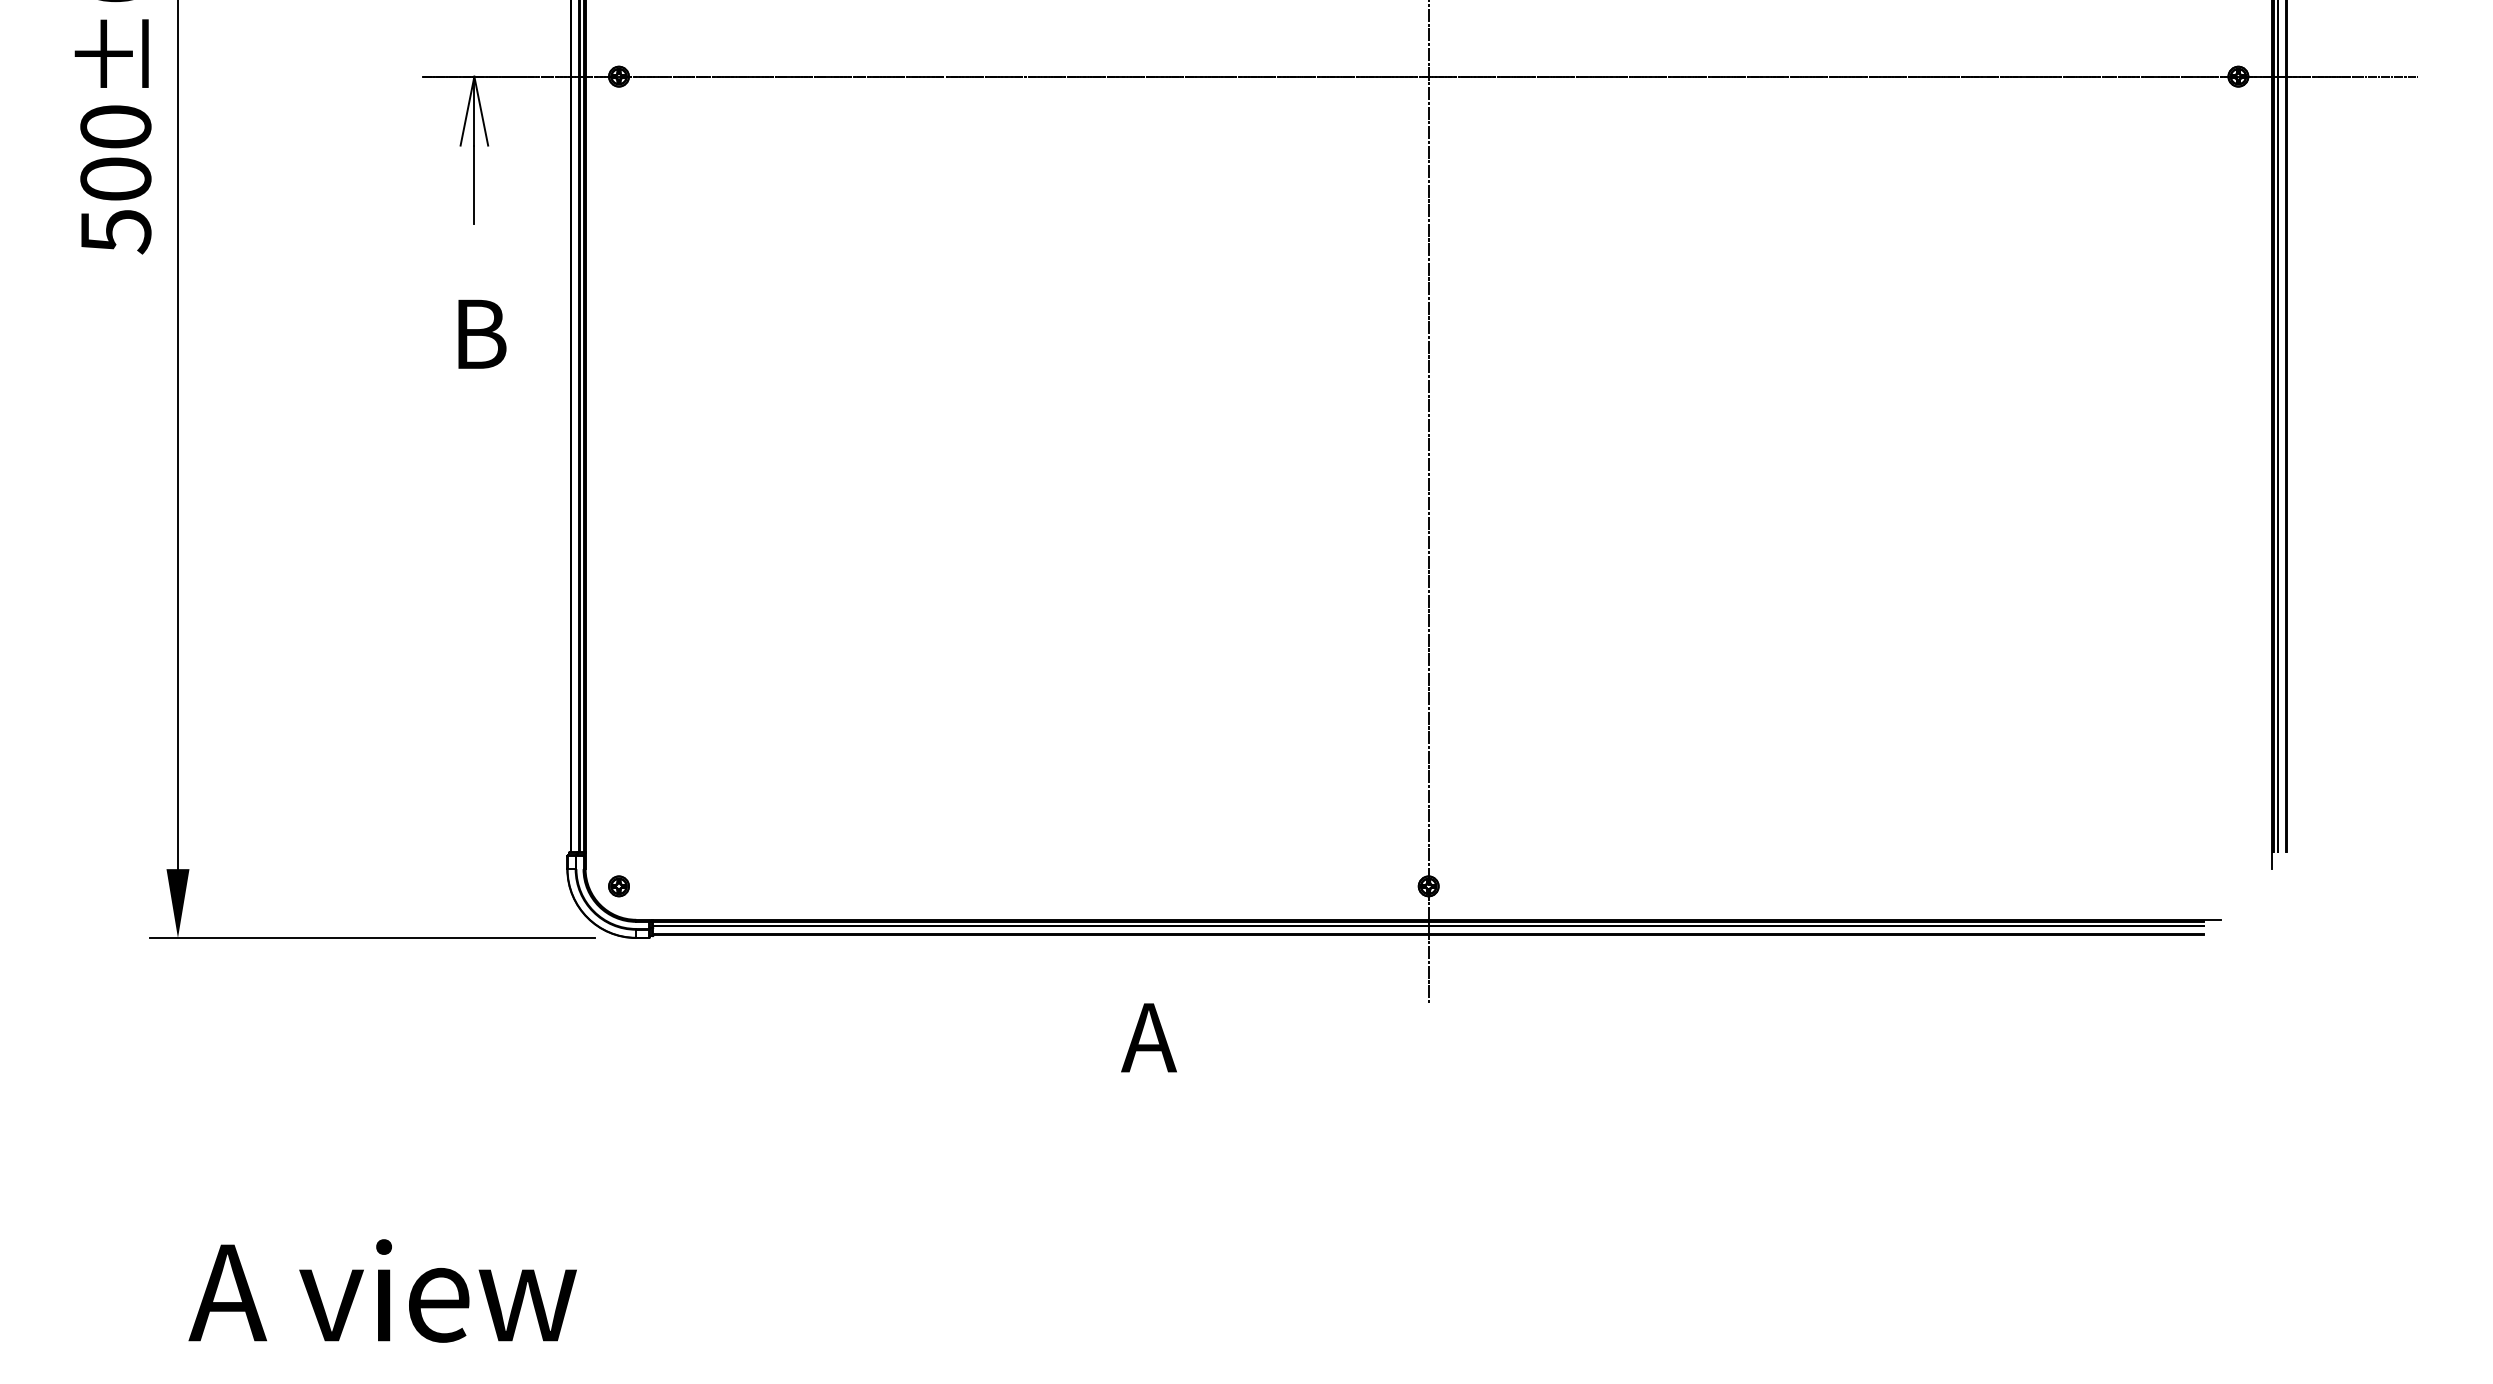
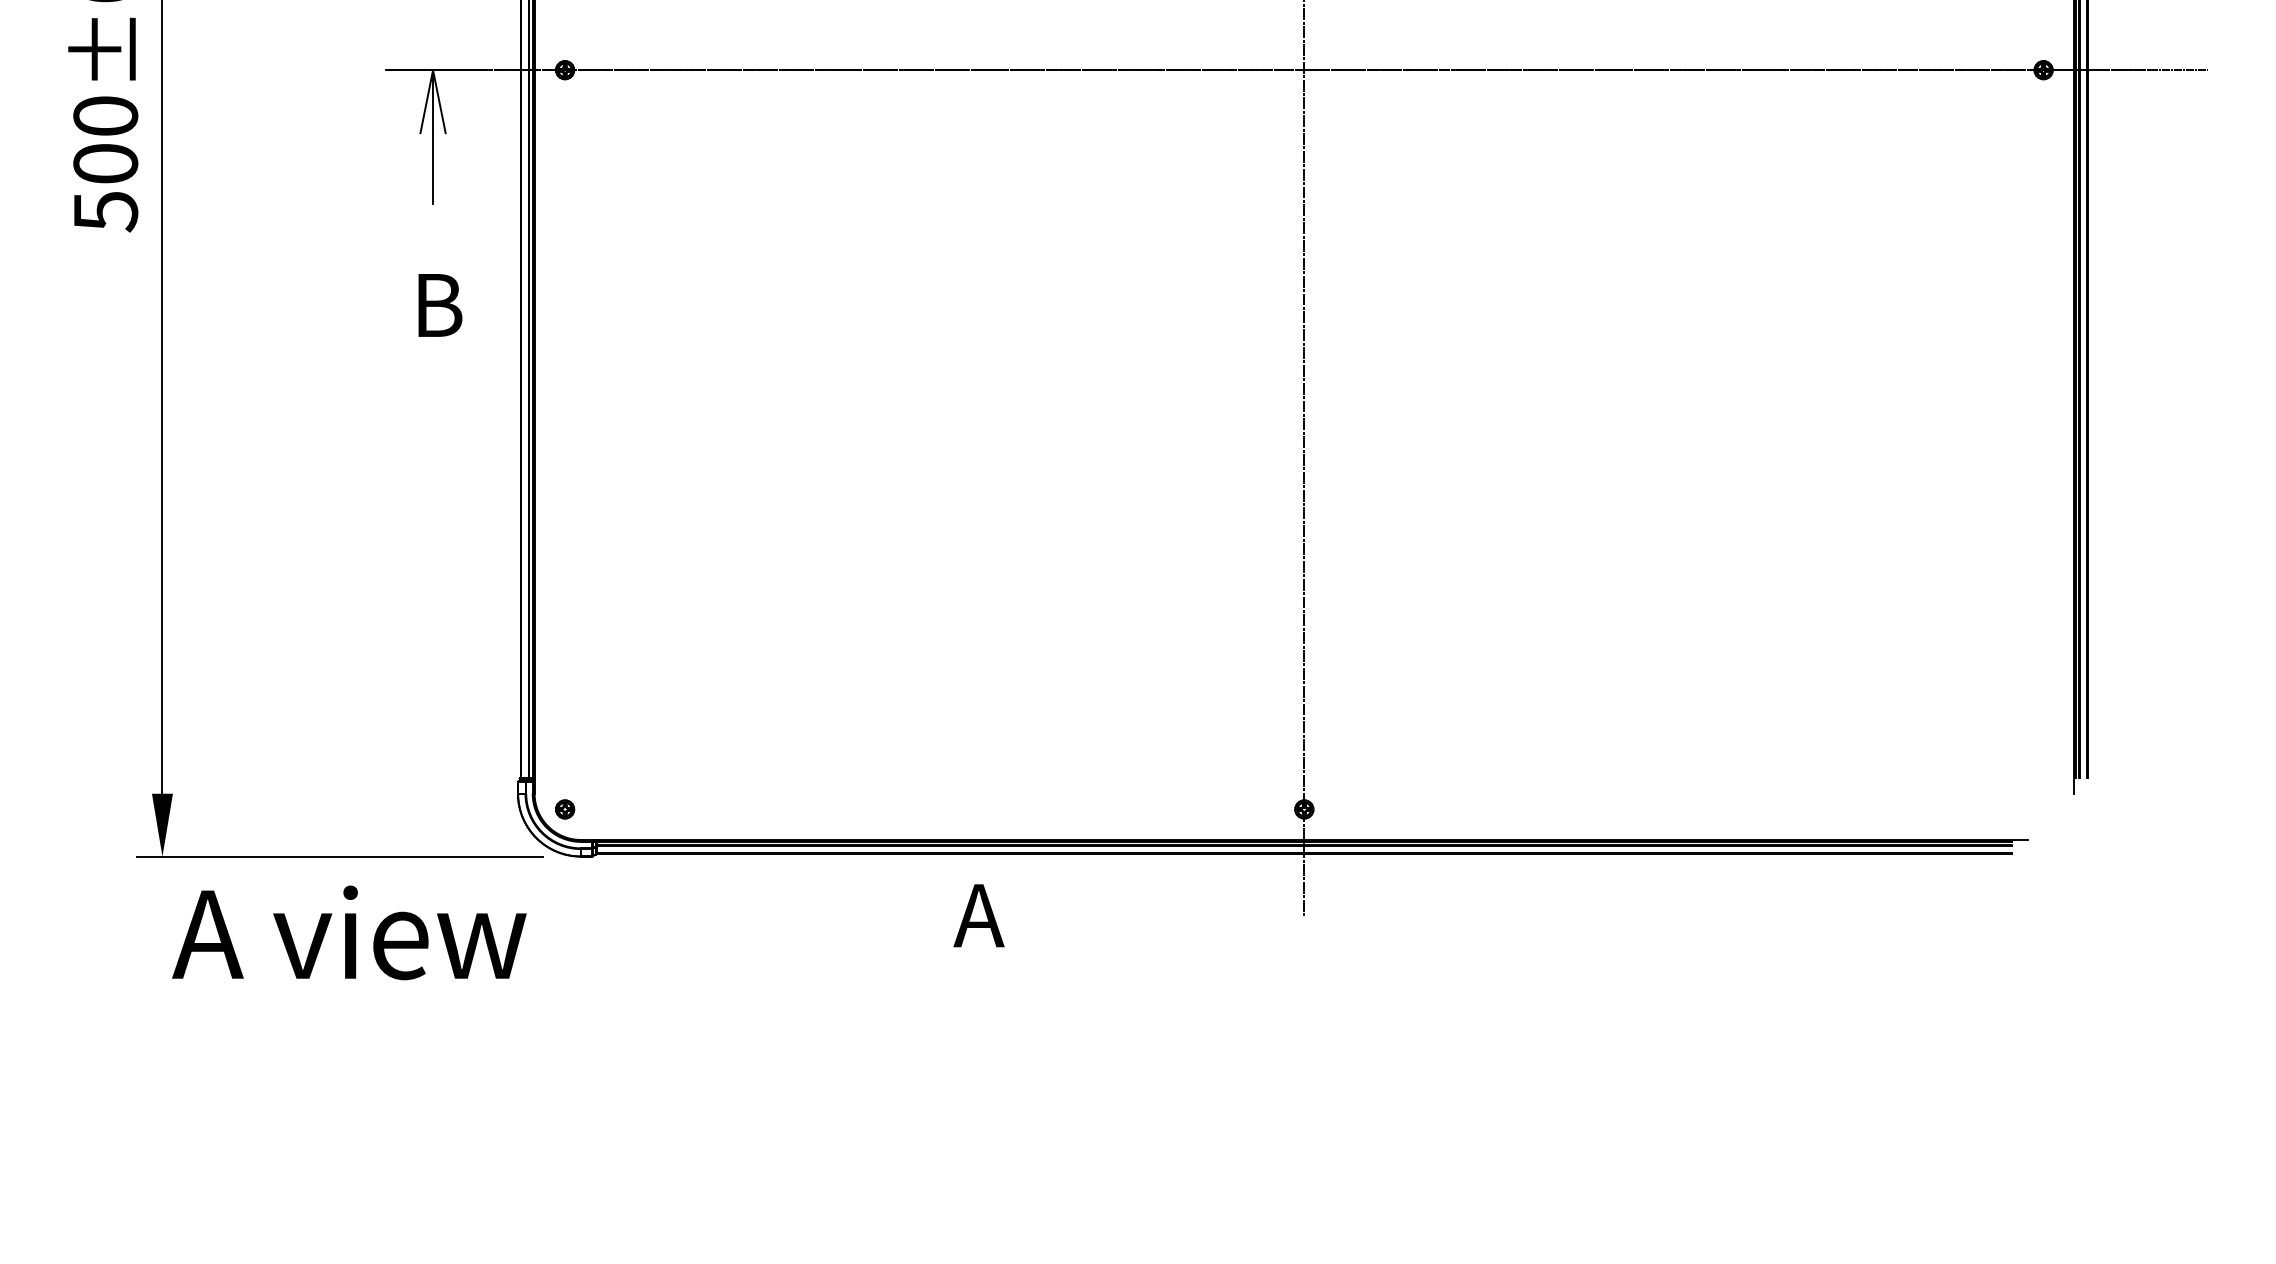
text: (1148, 1037) -> (978, 915), moved
text: (382, 1290) -> (349, 932), moved

